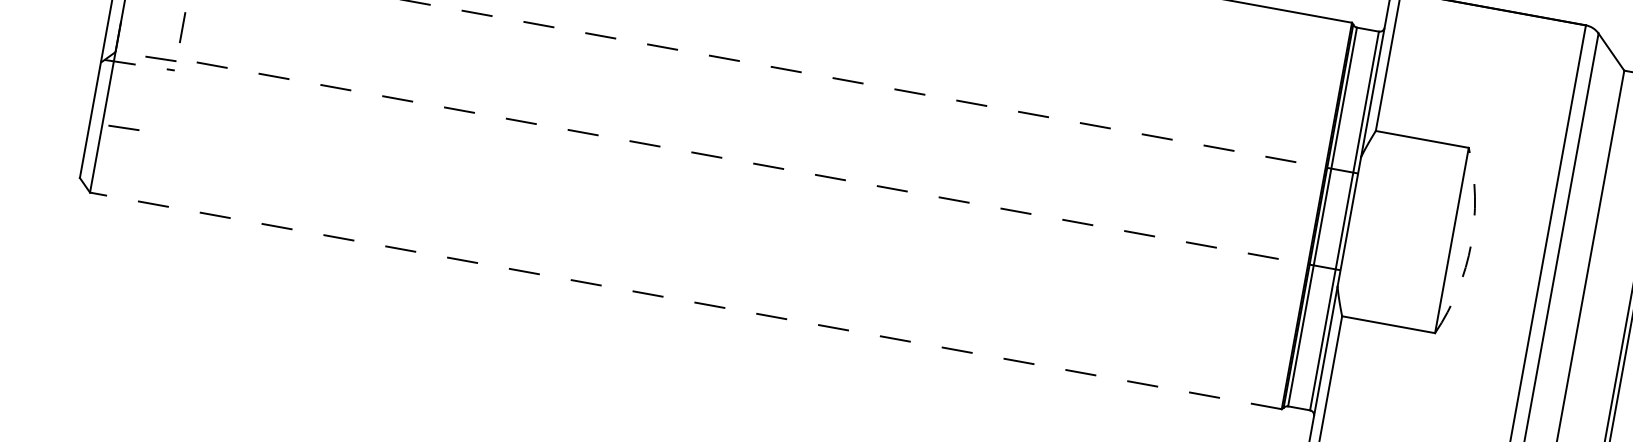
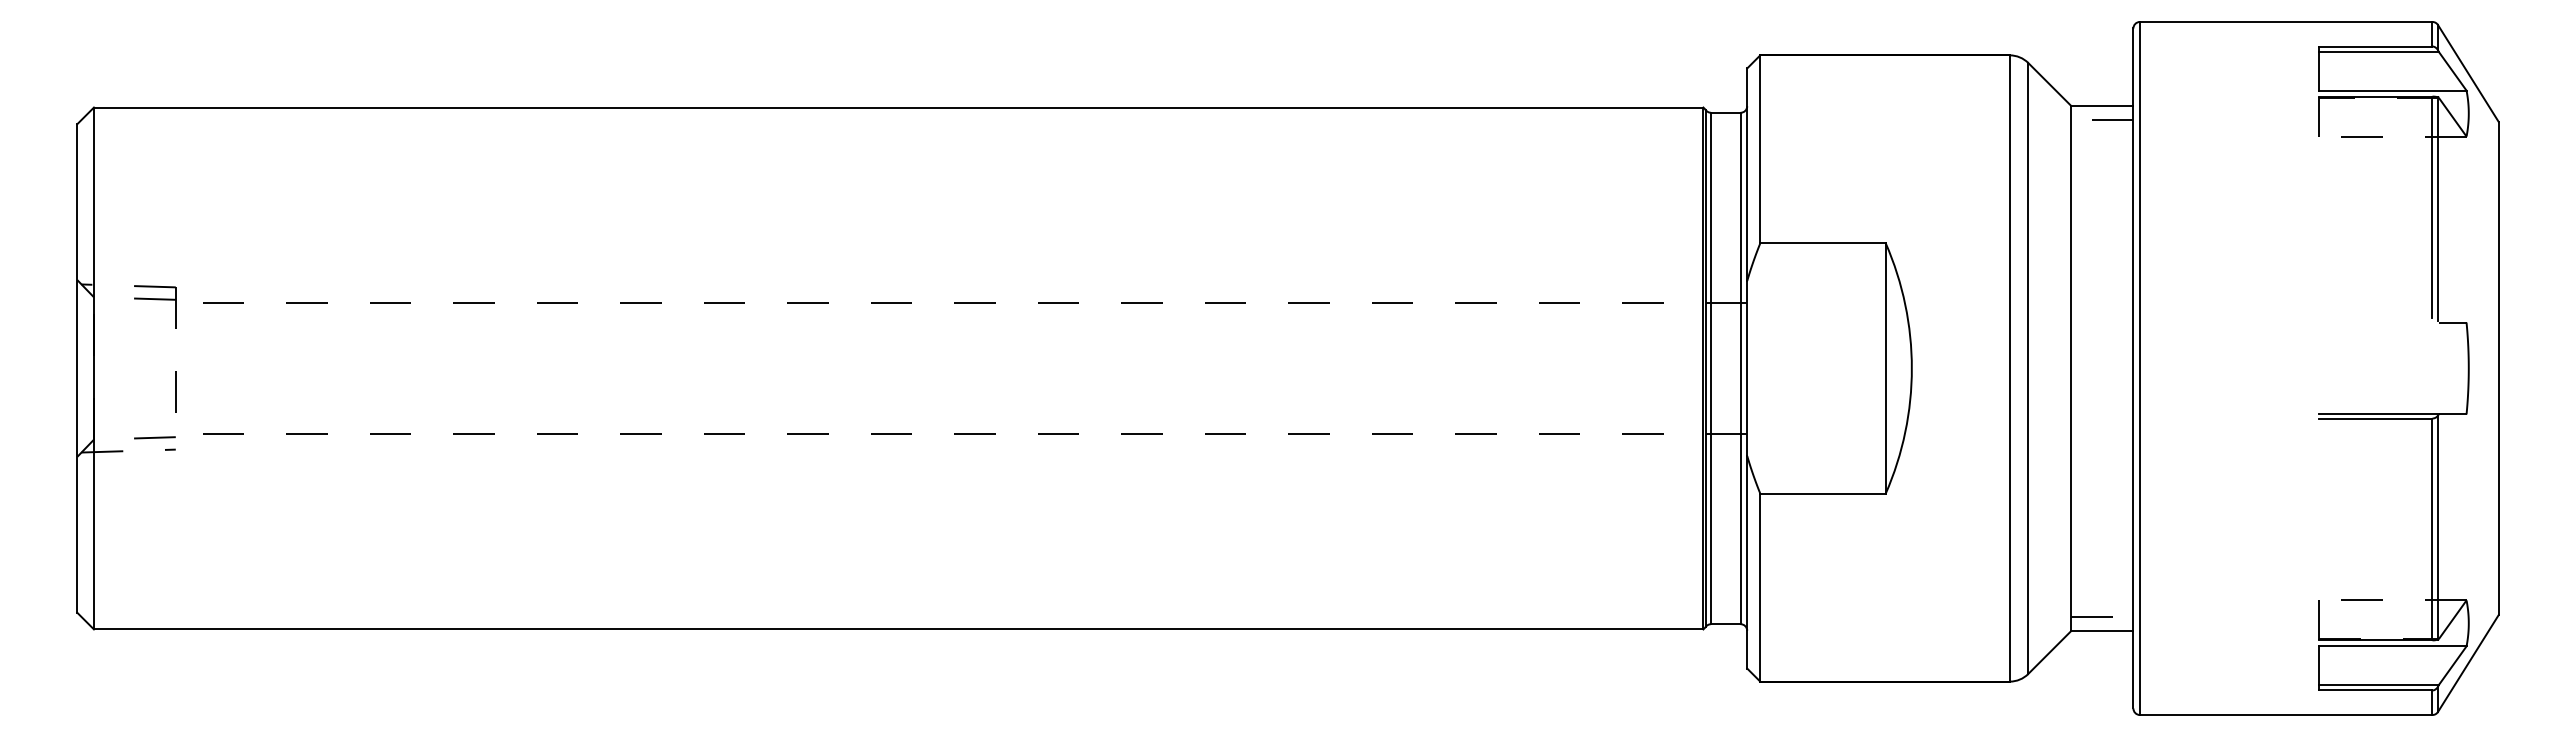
line: (123, 127) -> (122, 536), removed
arc: (1470, 243) -> (1911, 368), dashed -> solid
line: (685, 300) -> (898, 629), dashed -> solid

